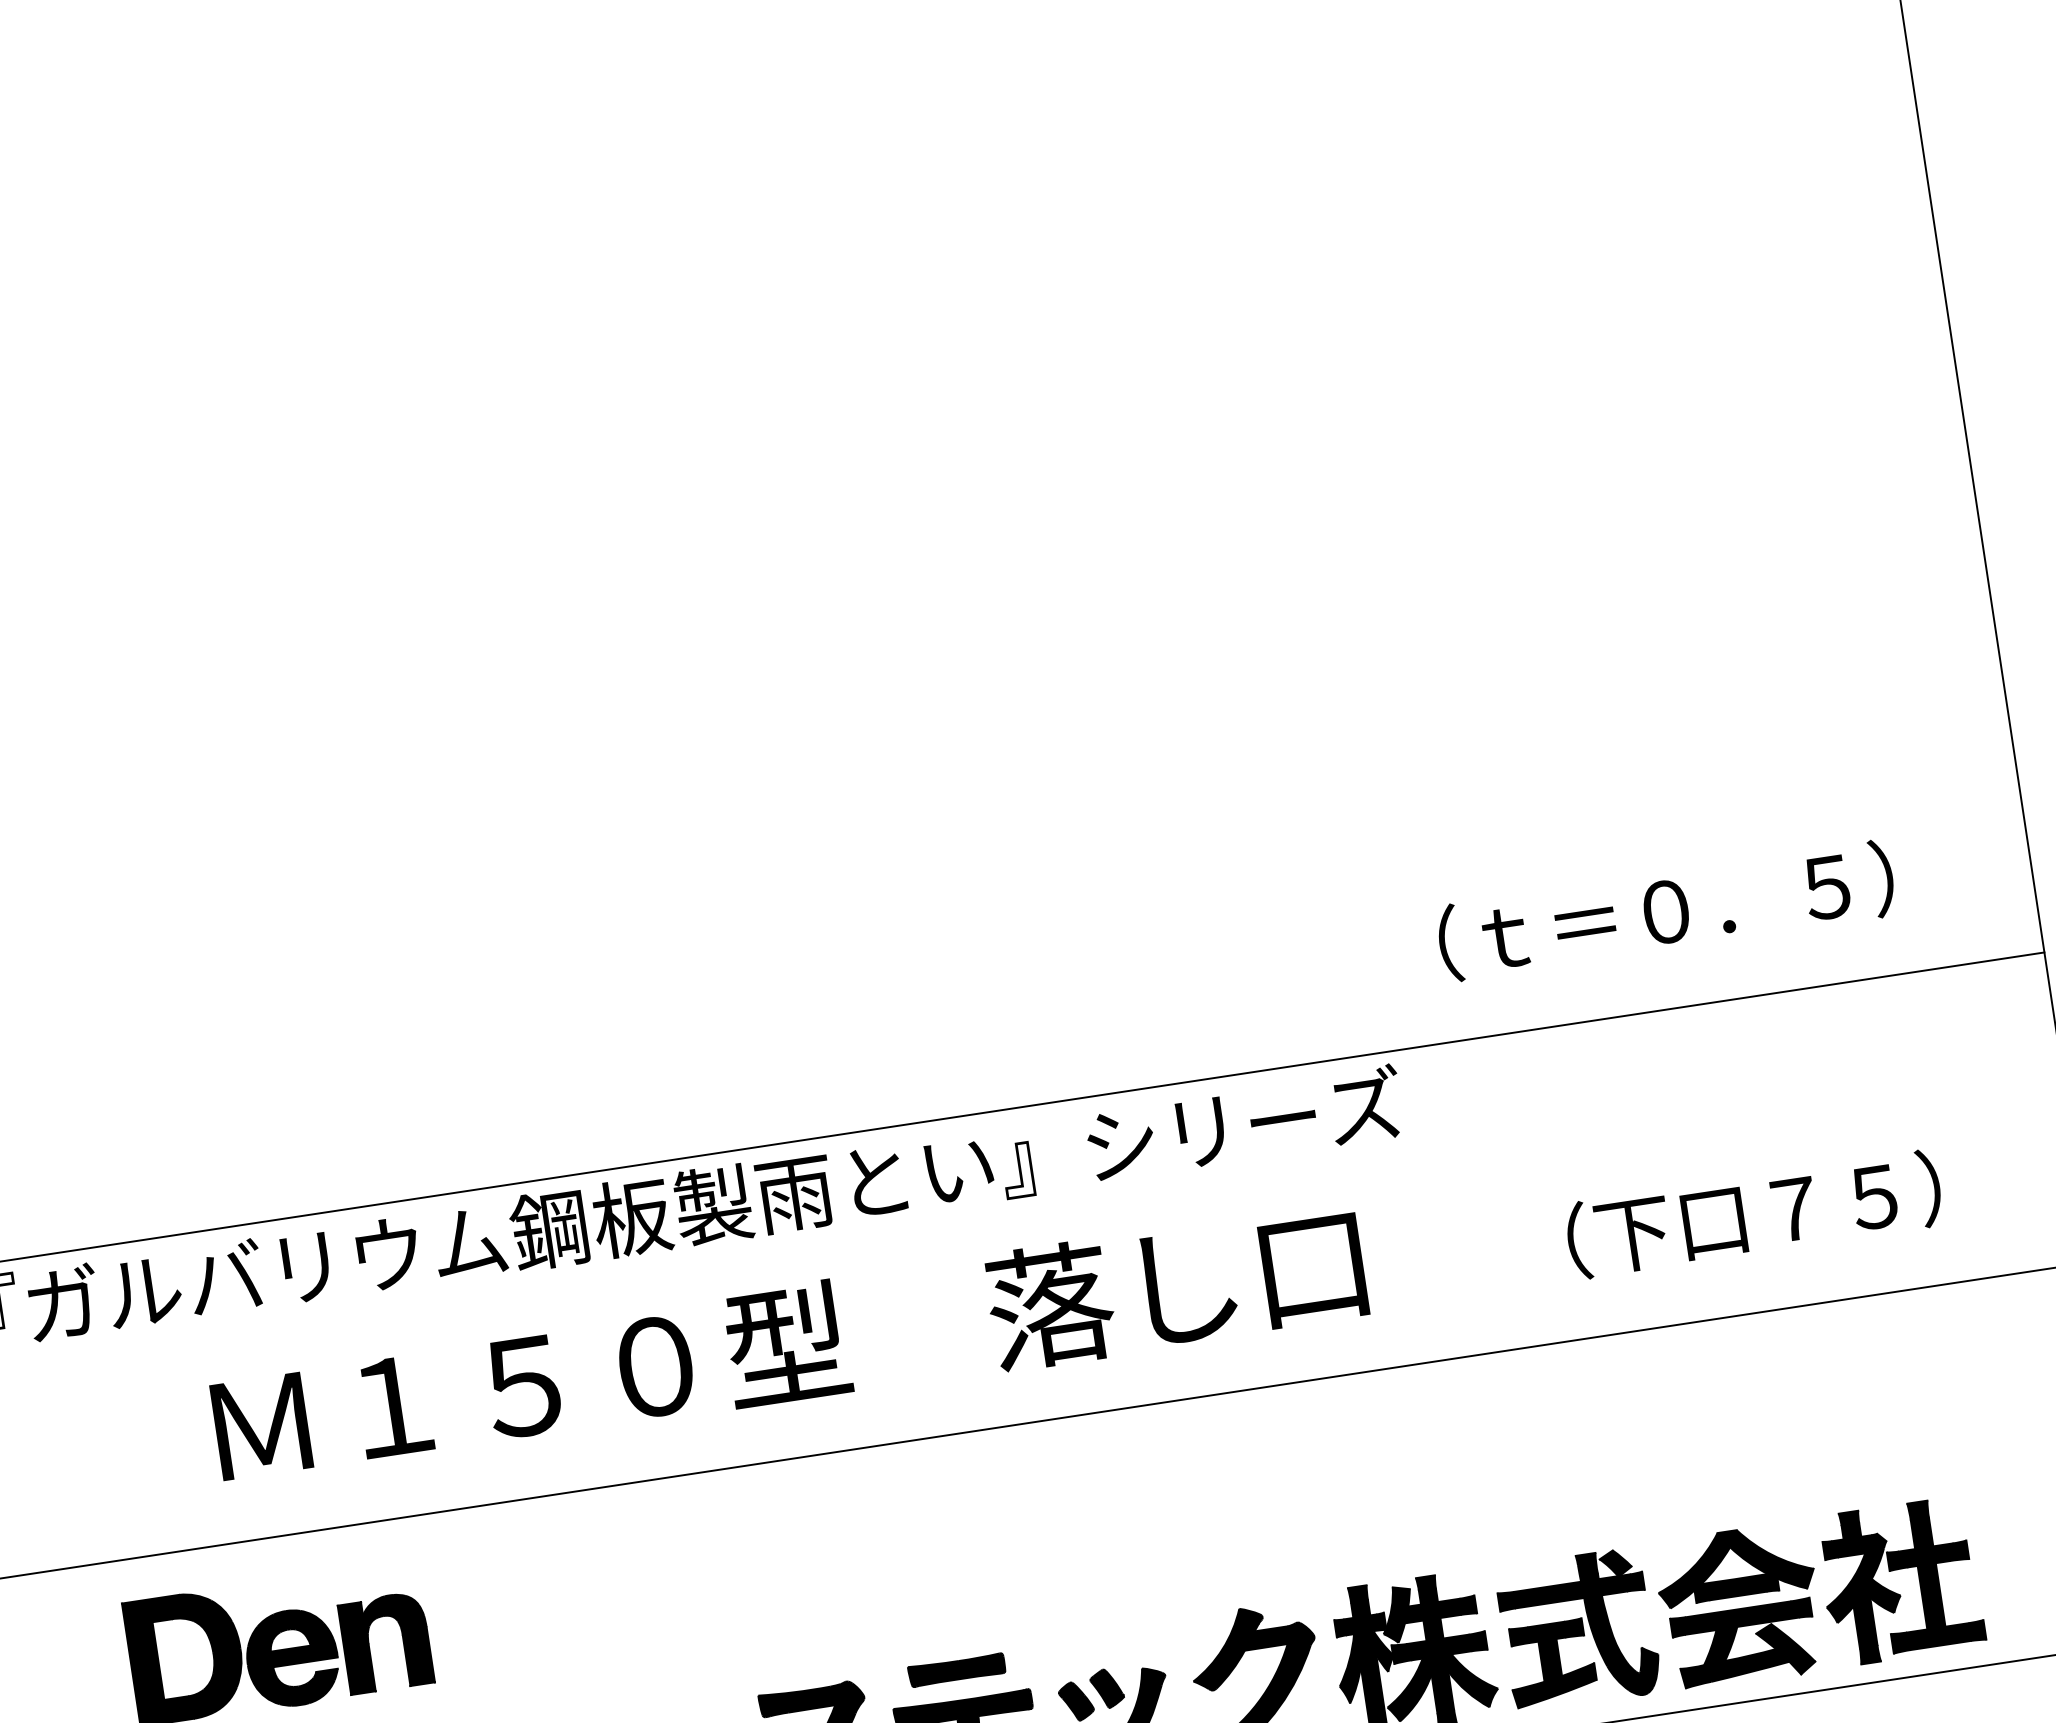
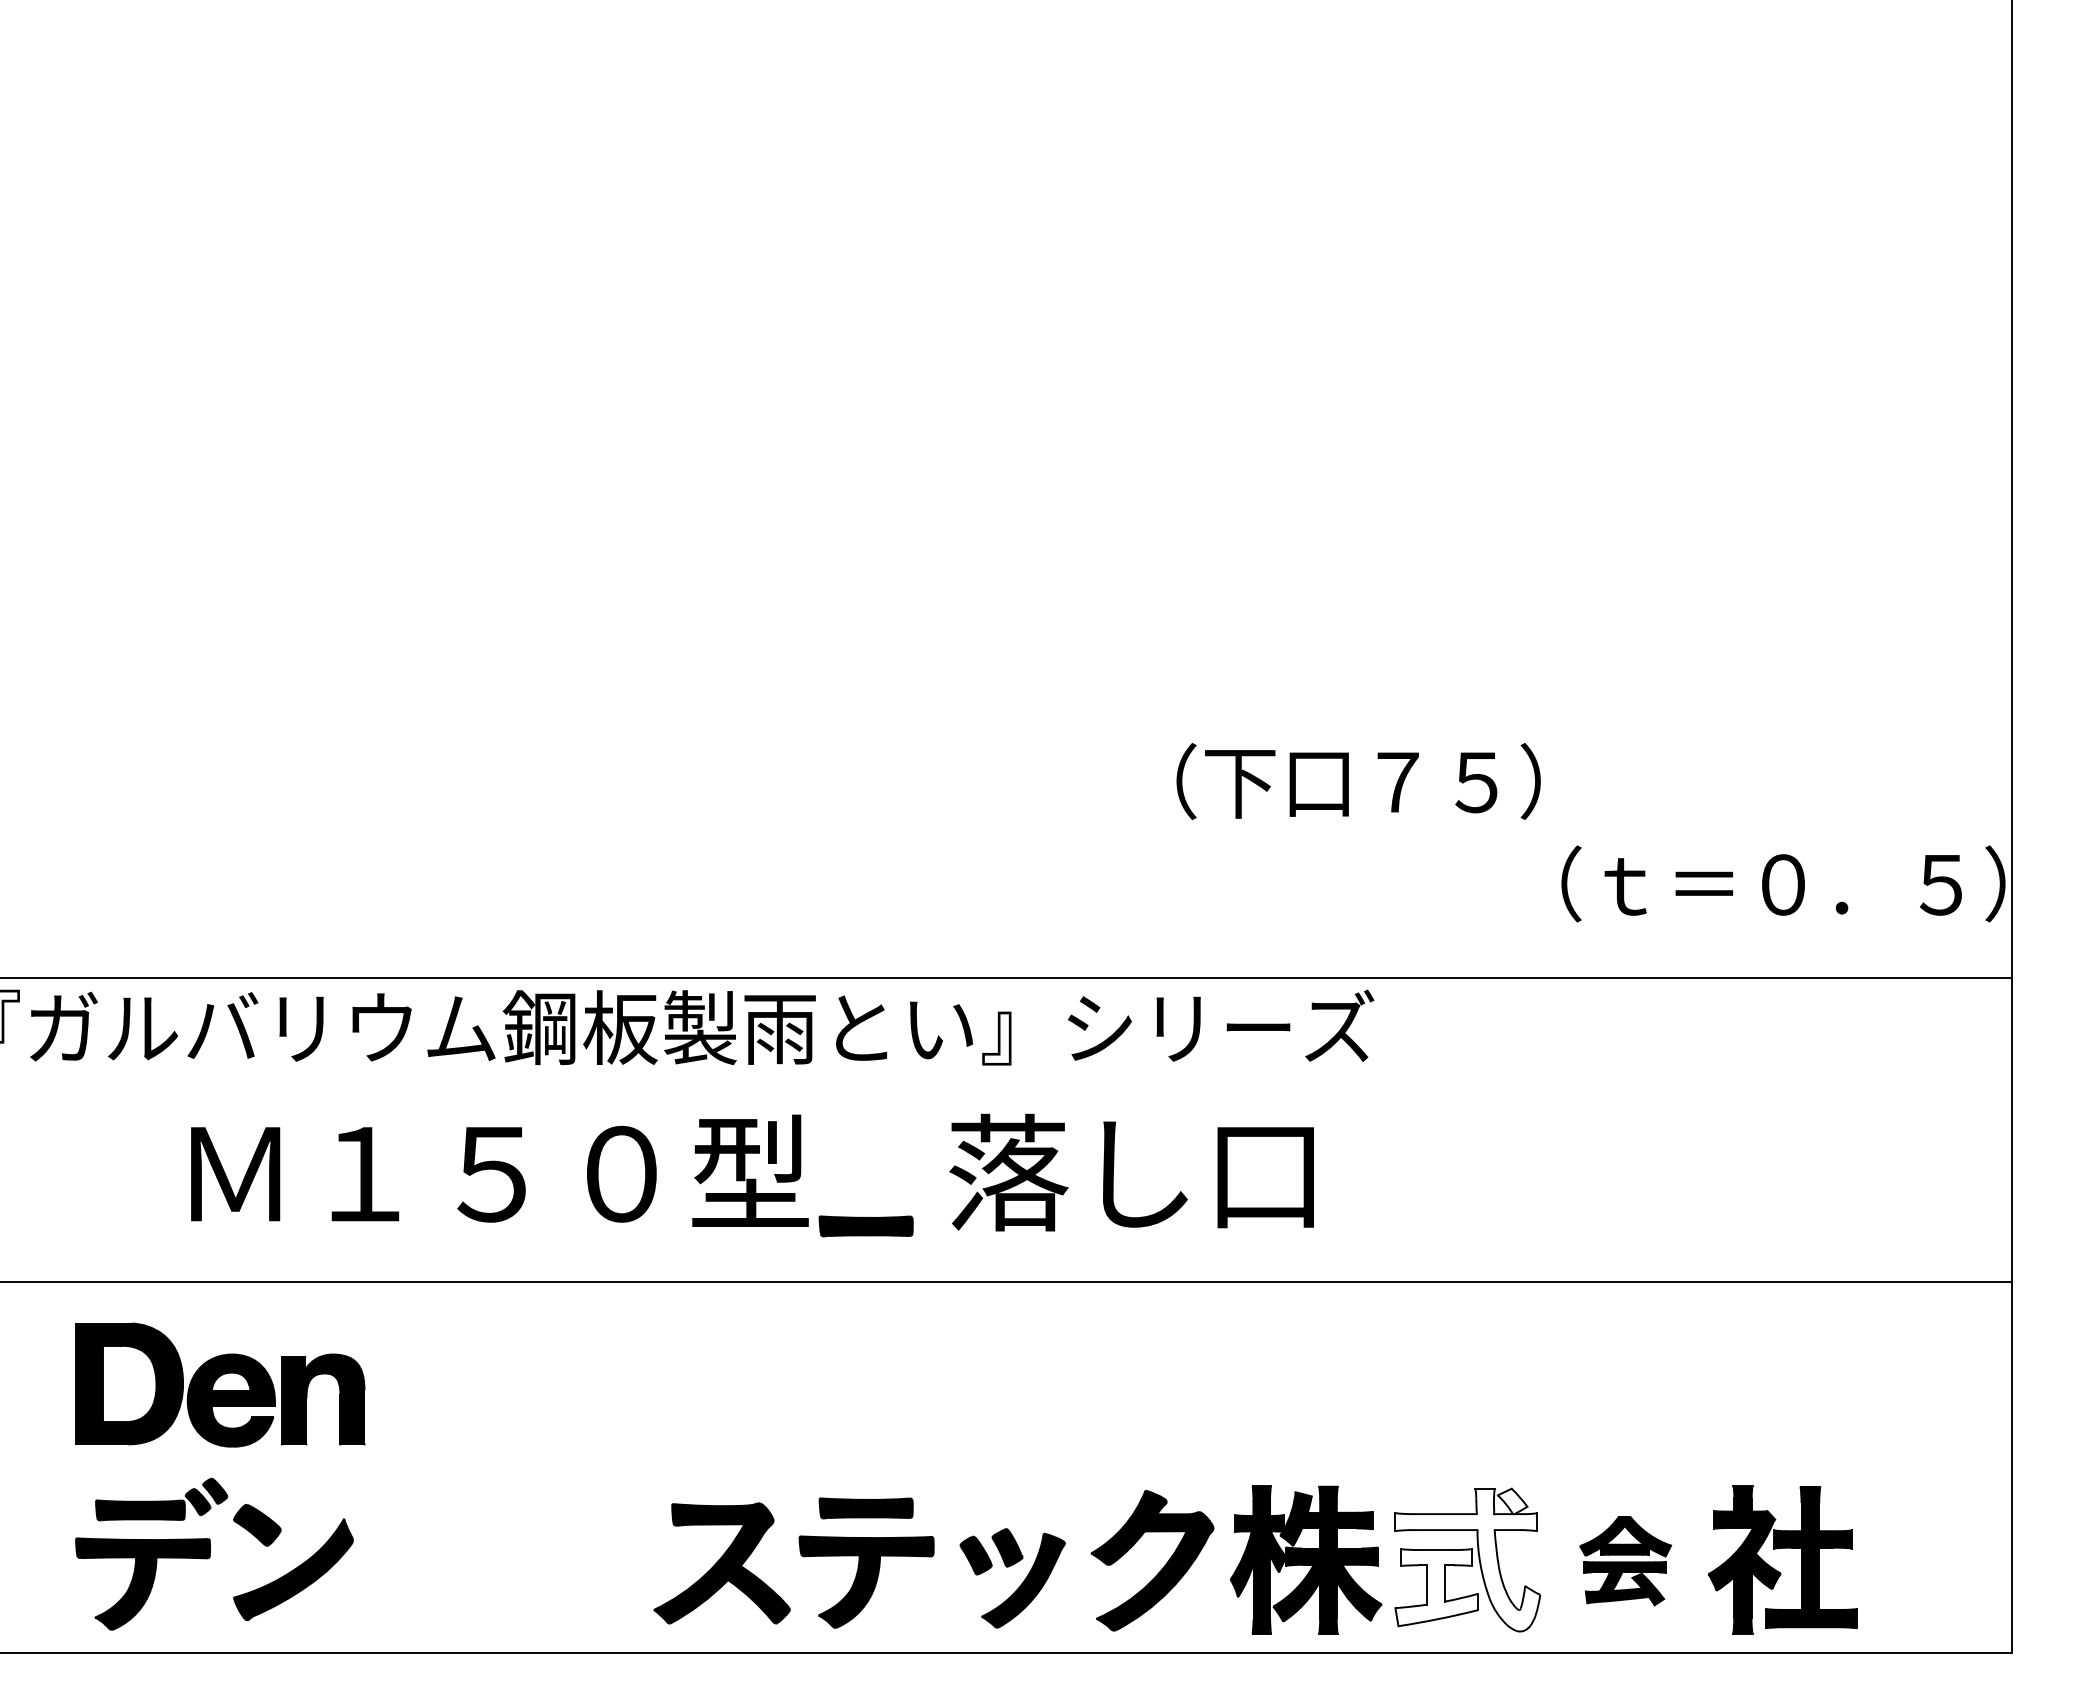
text: (1666, 910) -> (1783, 883), moved
text: (1753, 1214) -> (1358, 781), moved
part: (912, 1382) -> (865, 1226), added
part: (1739, 1606) -> (1625, 1560), size x0.6
fill: (1578, 1629) -> (1467, 1559), removed
fill: (1551, 1662) -> (1436, 1587), removed

